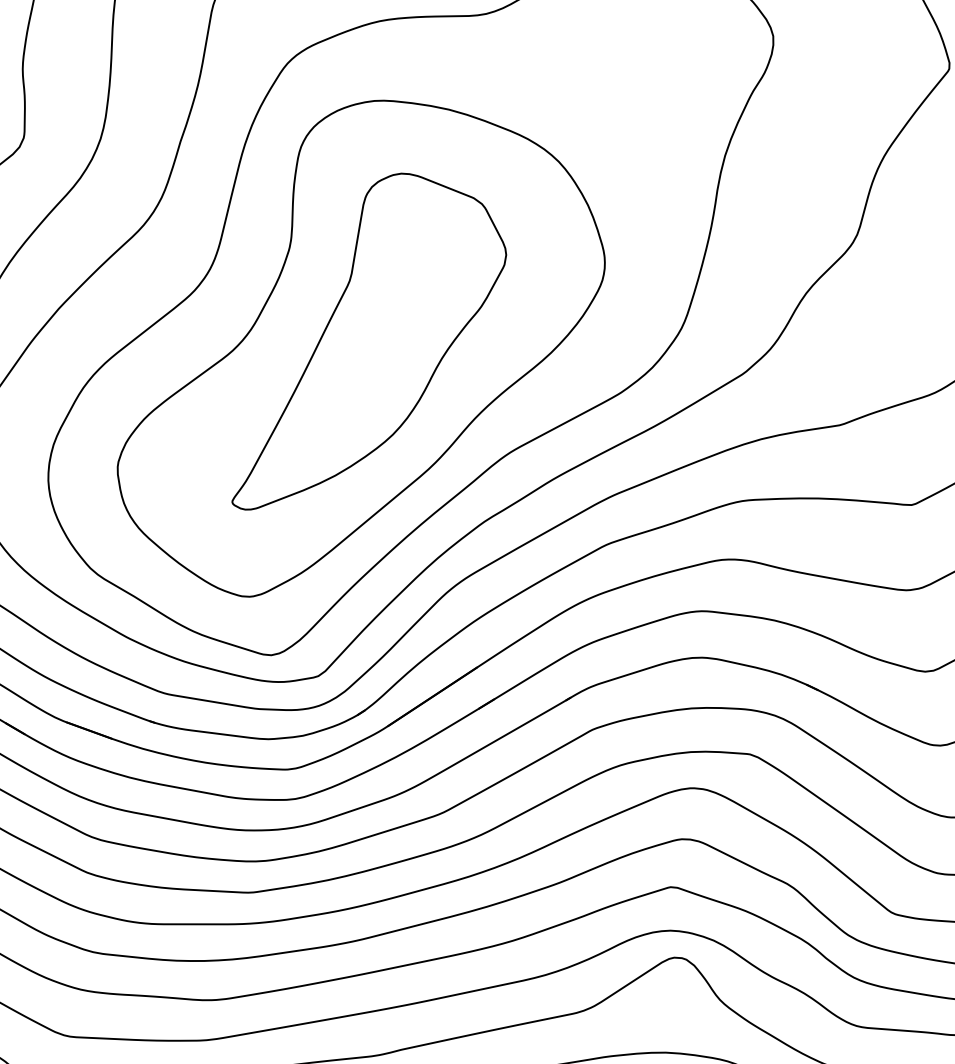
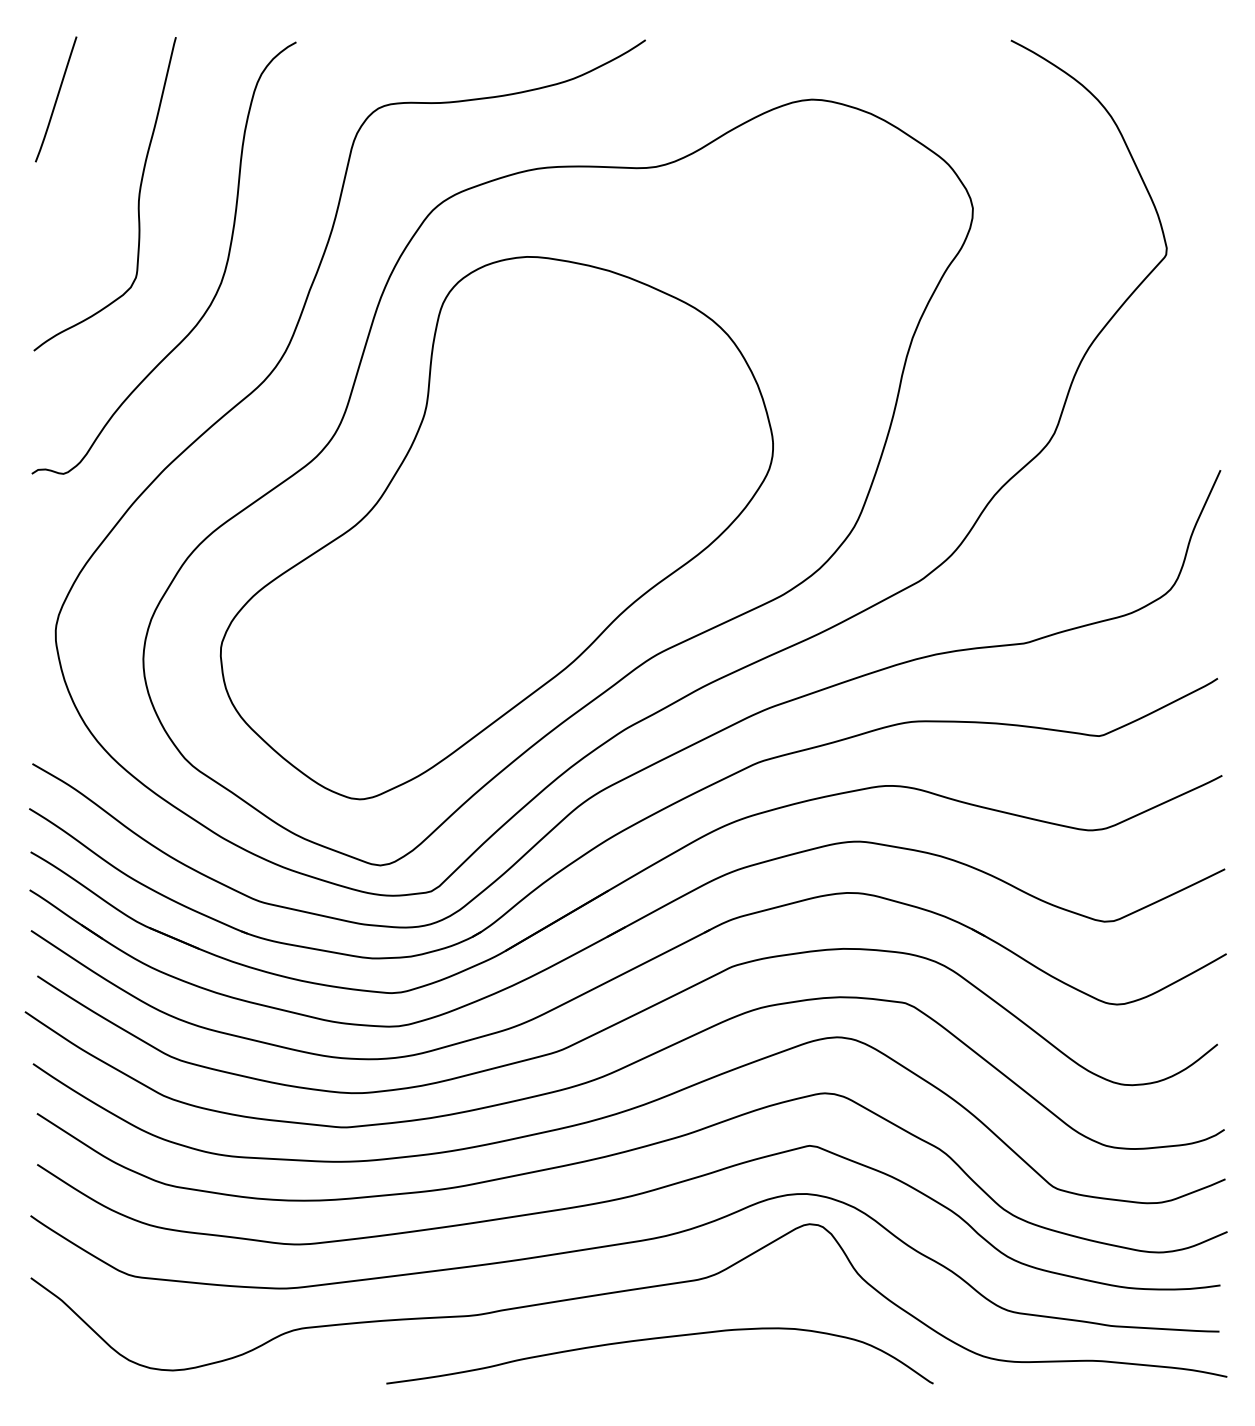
part: (366, 339) -> (504, 520), removed

